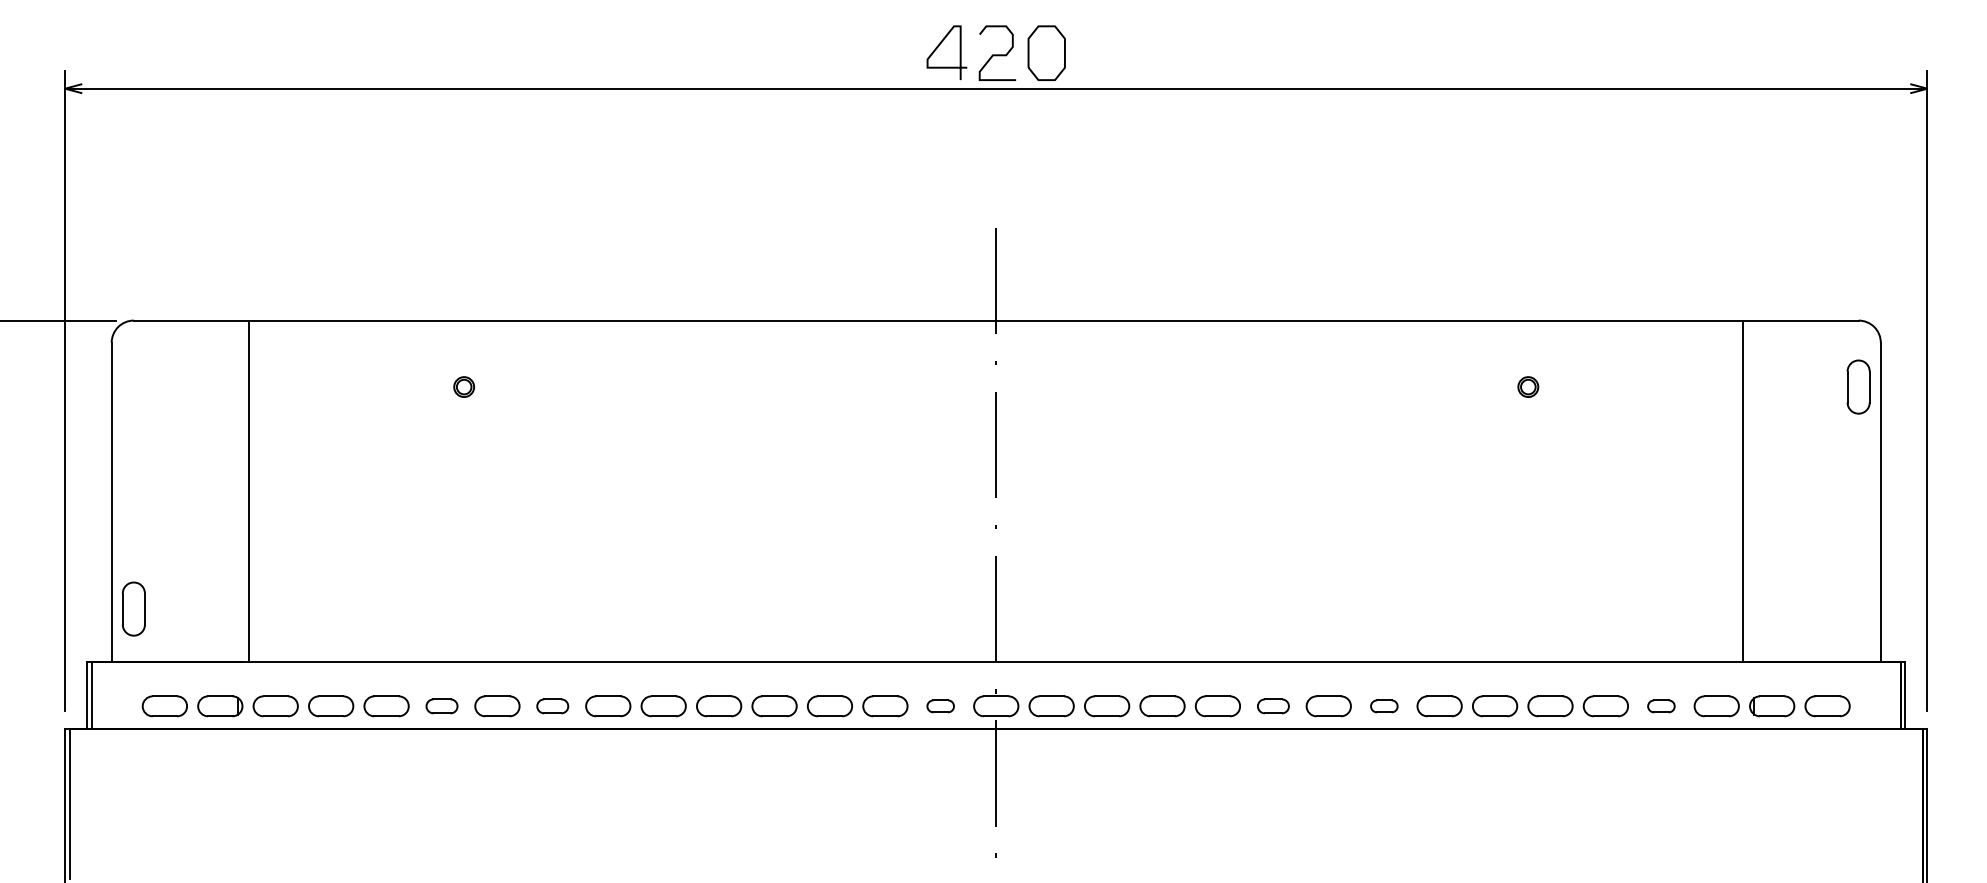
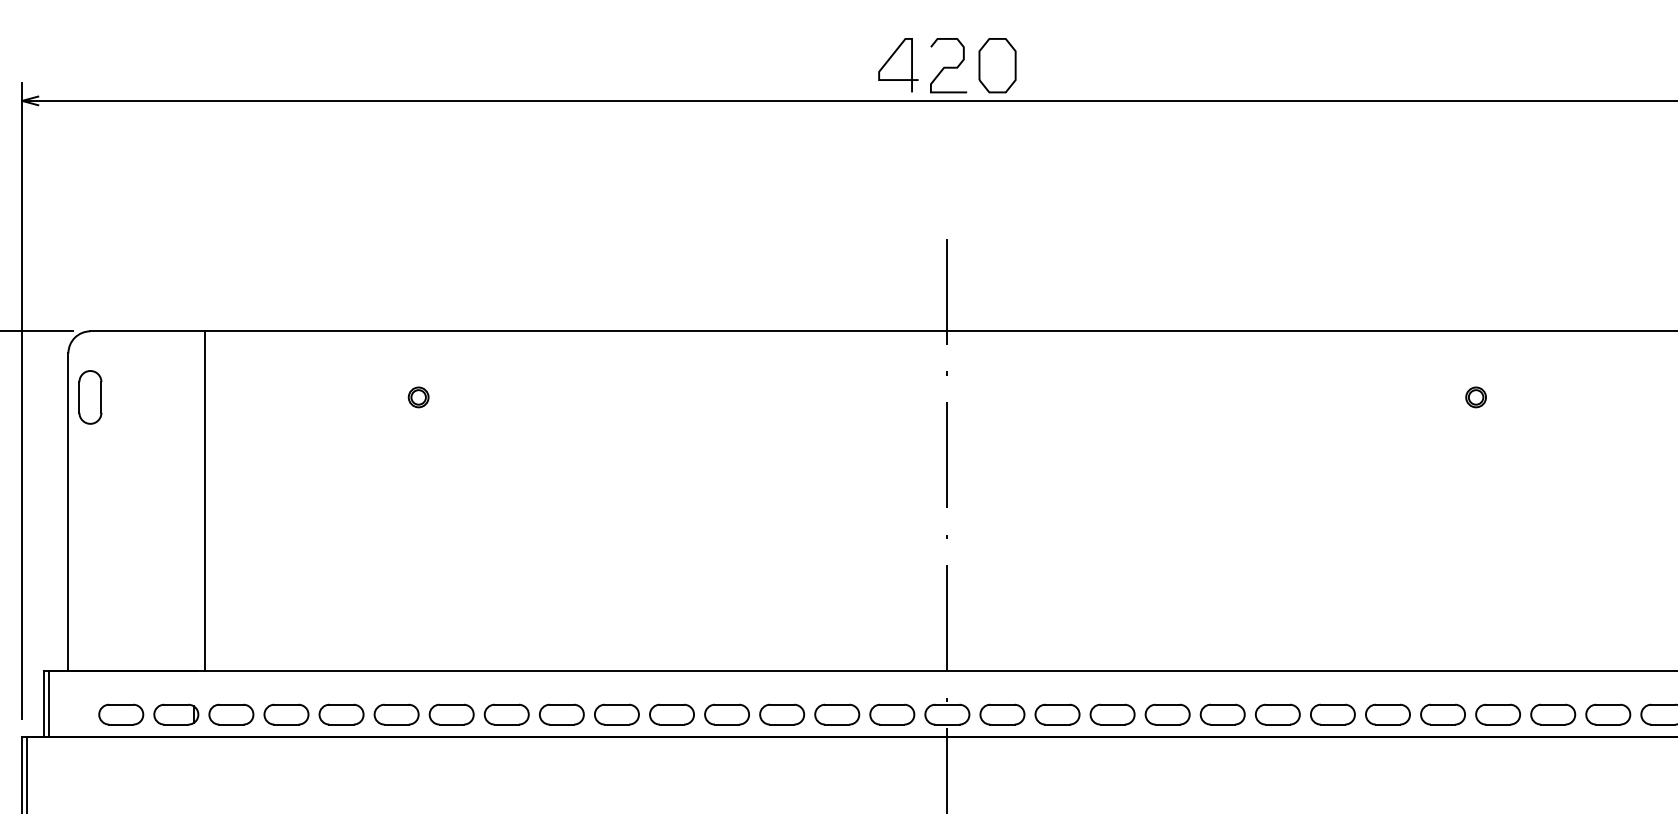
part: (133, 608) -> (90, 396), moved
part: (441, 706) -> (396, 714), size x1.43
part: (552, 706) -> (506, 714), size x1.43
part: (940, 706) -> (891, 714), size x1.67
part: (1273, 706) -> (1222, 714), size x1.43
part: (1384, 706) -> (1333, 714), size x1.67
part: (1661, 706) -> (1608, 714), size x1.67

